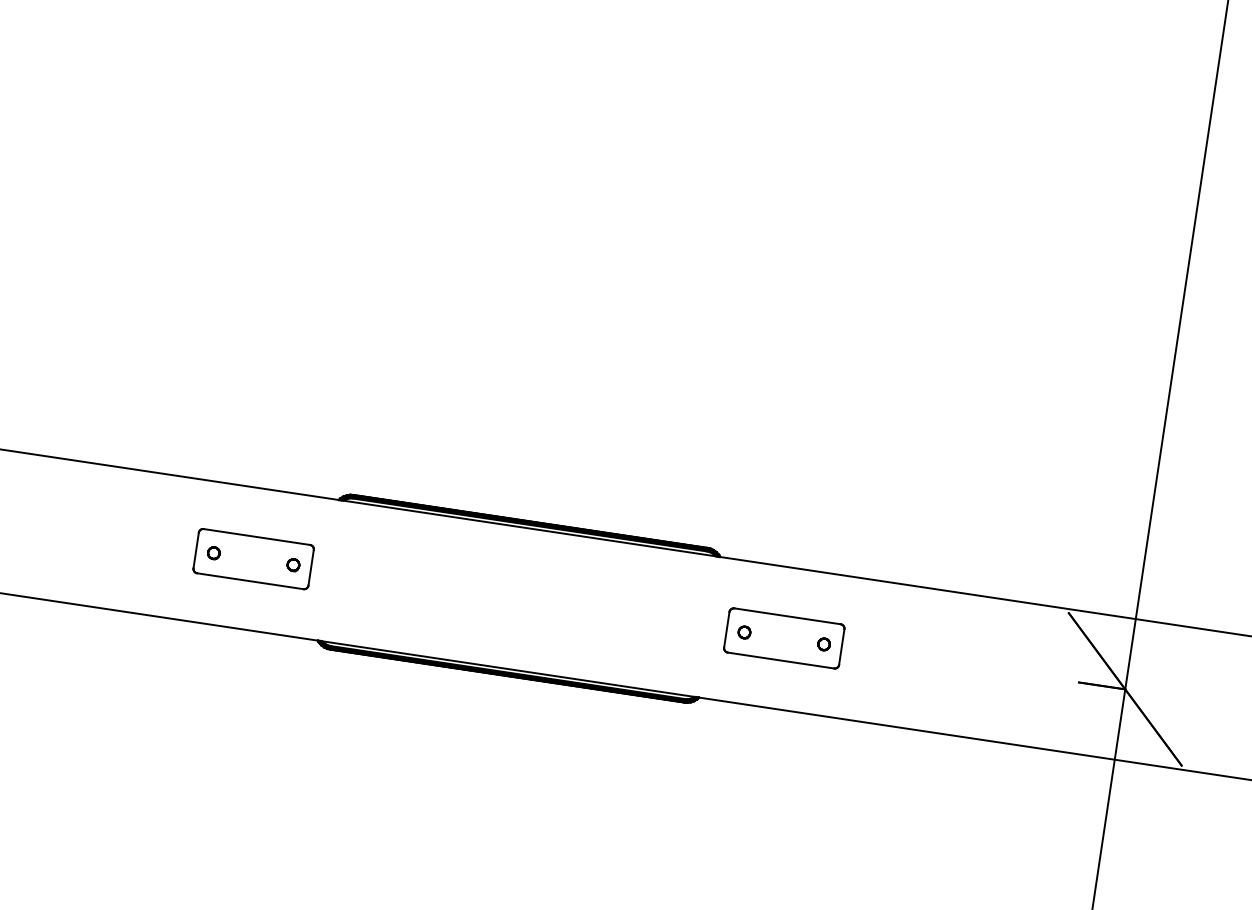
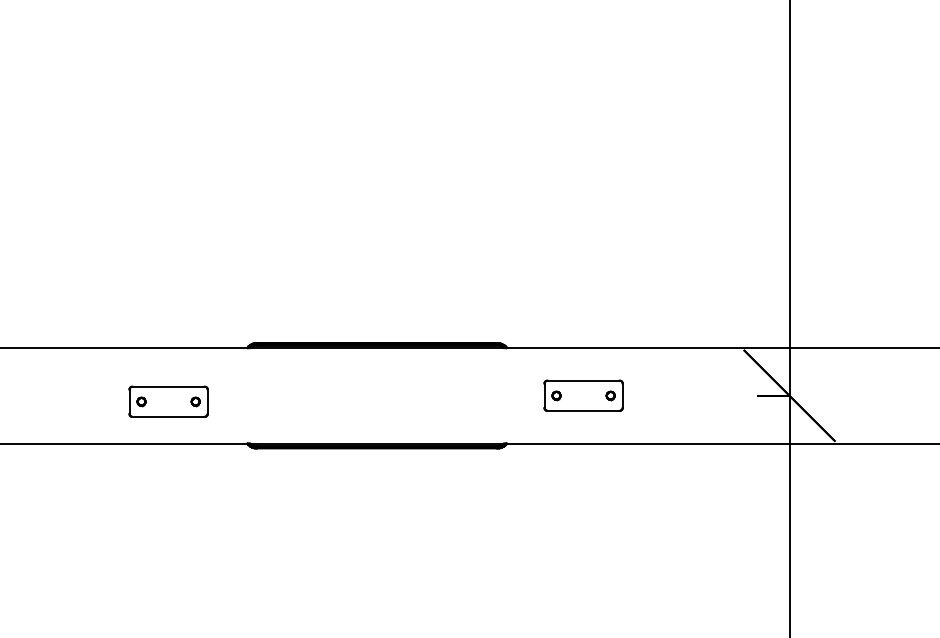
part: (253, 558) -> (168, 401), moved
part: (784, 637) -> (583, 395), moved

